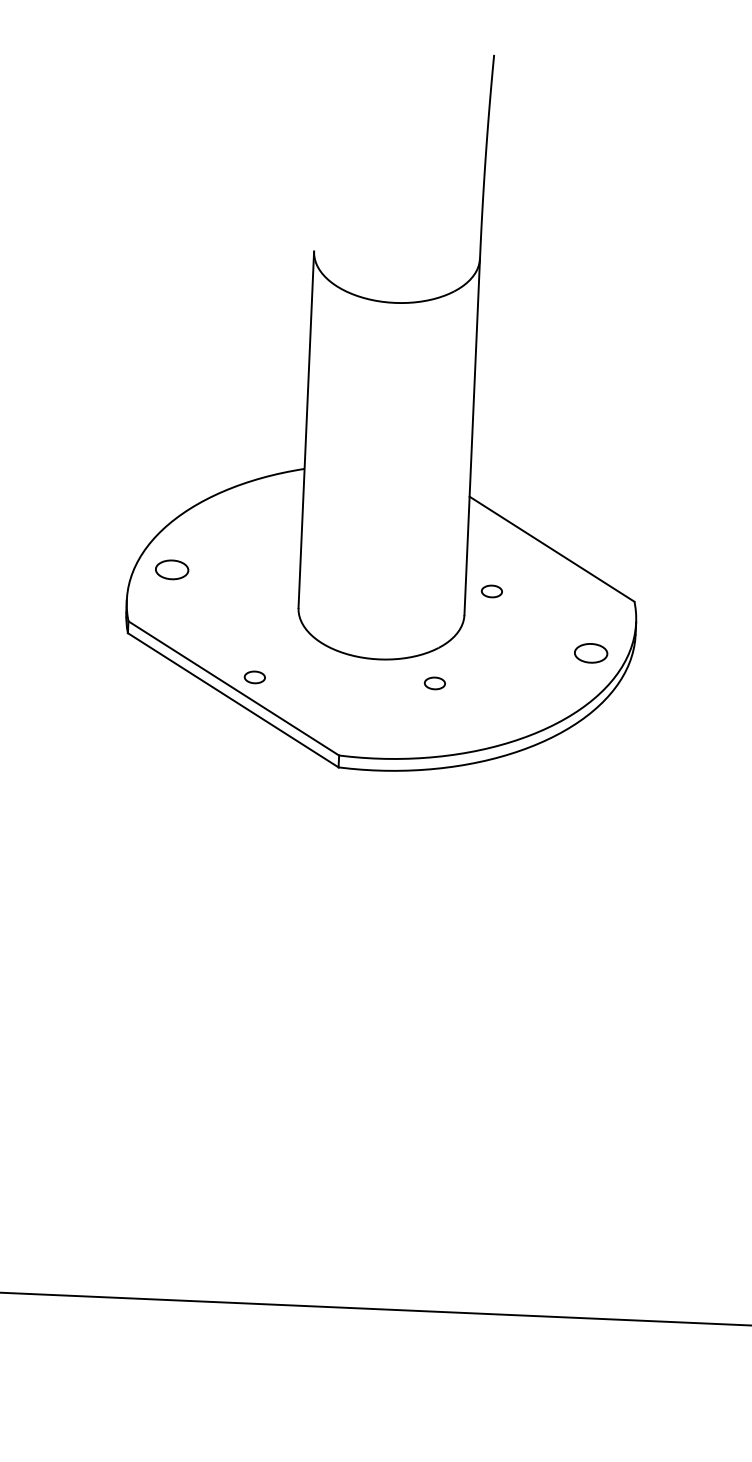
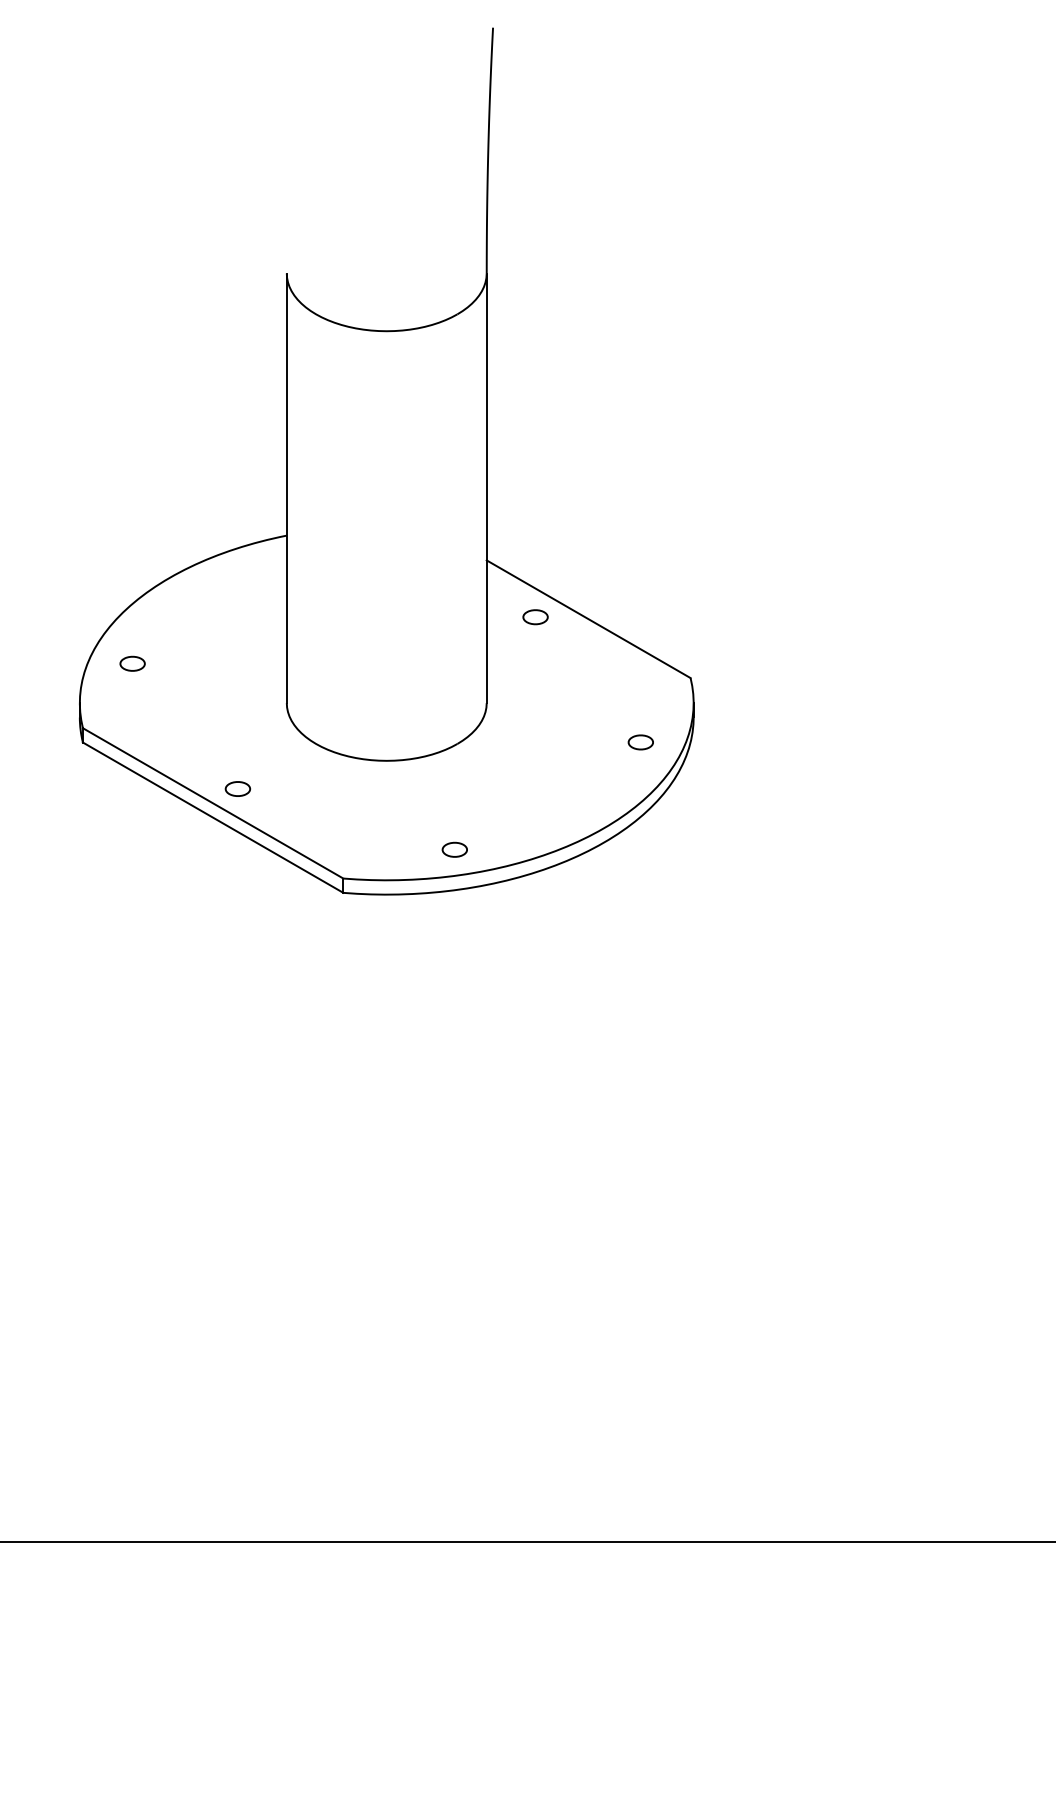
part: (171, 569) -> (132, 663), size x0.62
part: (491, 591) -> (535, 617), moved
part: (590, 653) -> (640, 742), size x0.62
part: (434, 683) -> (454, 849), moved

